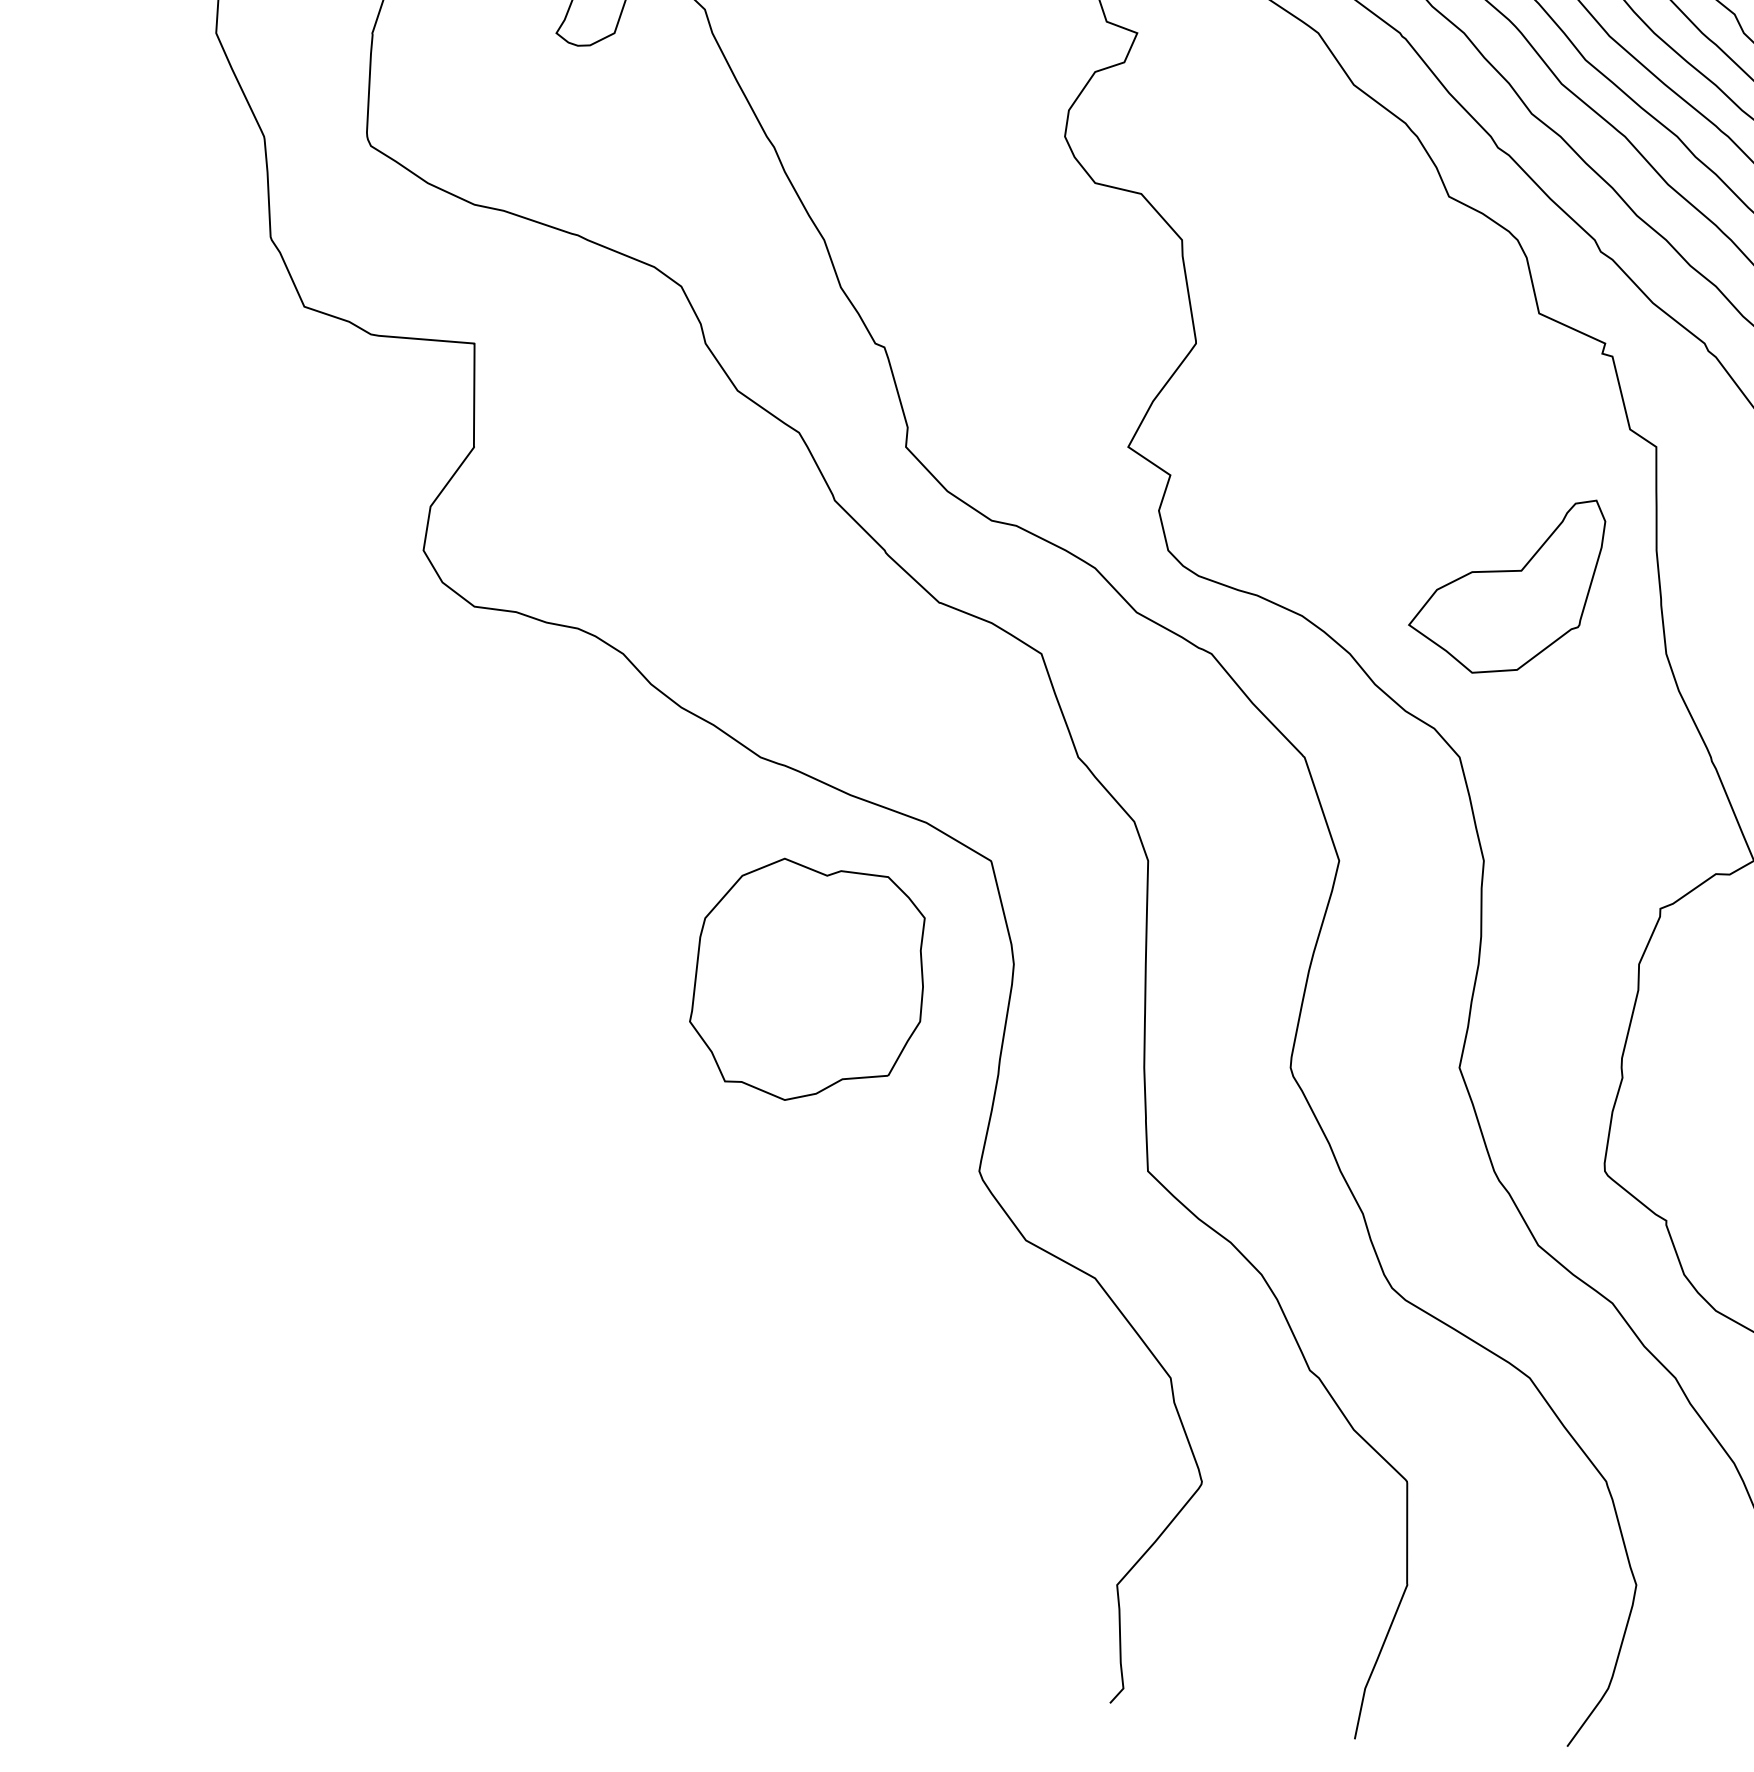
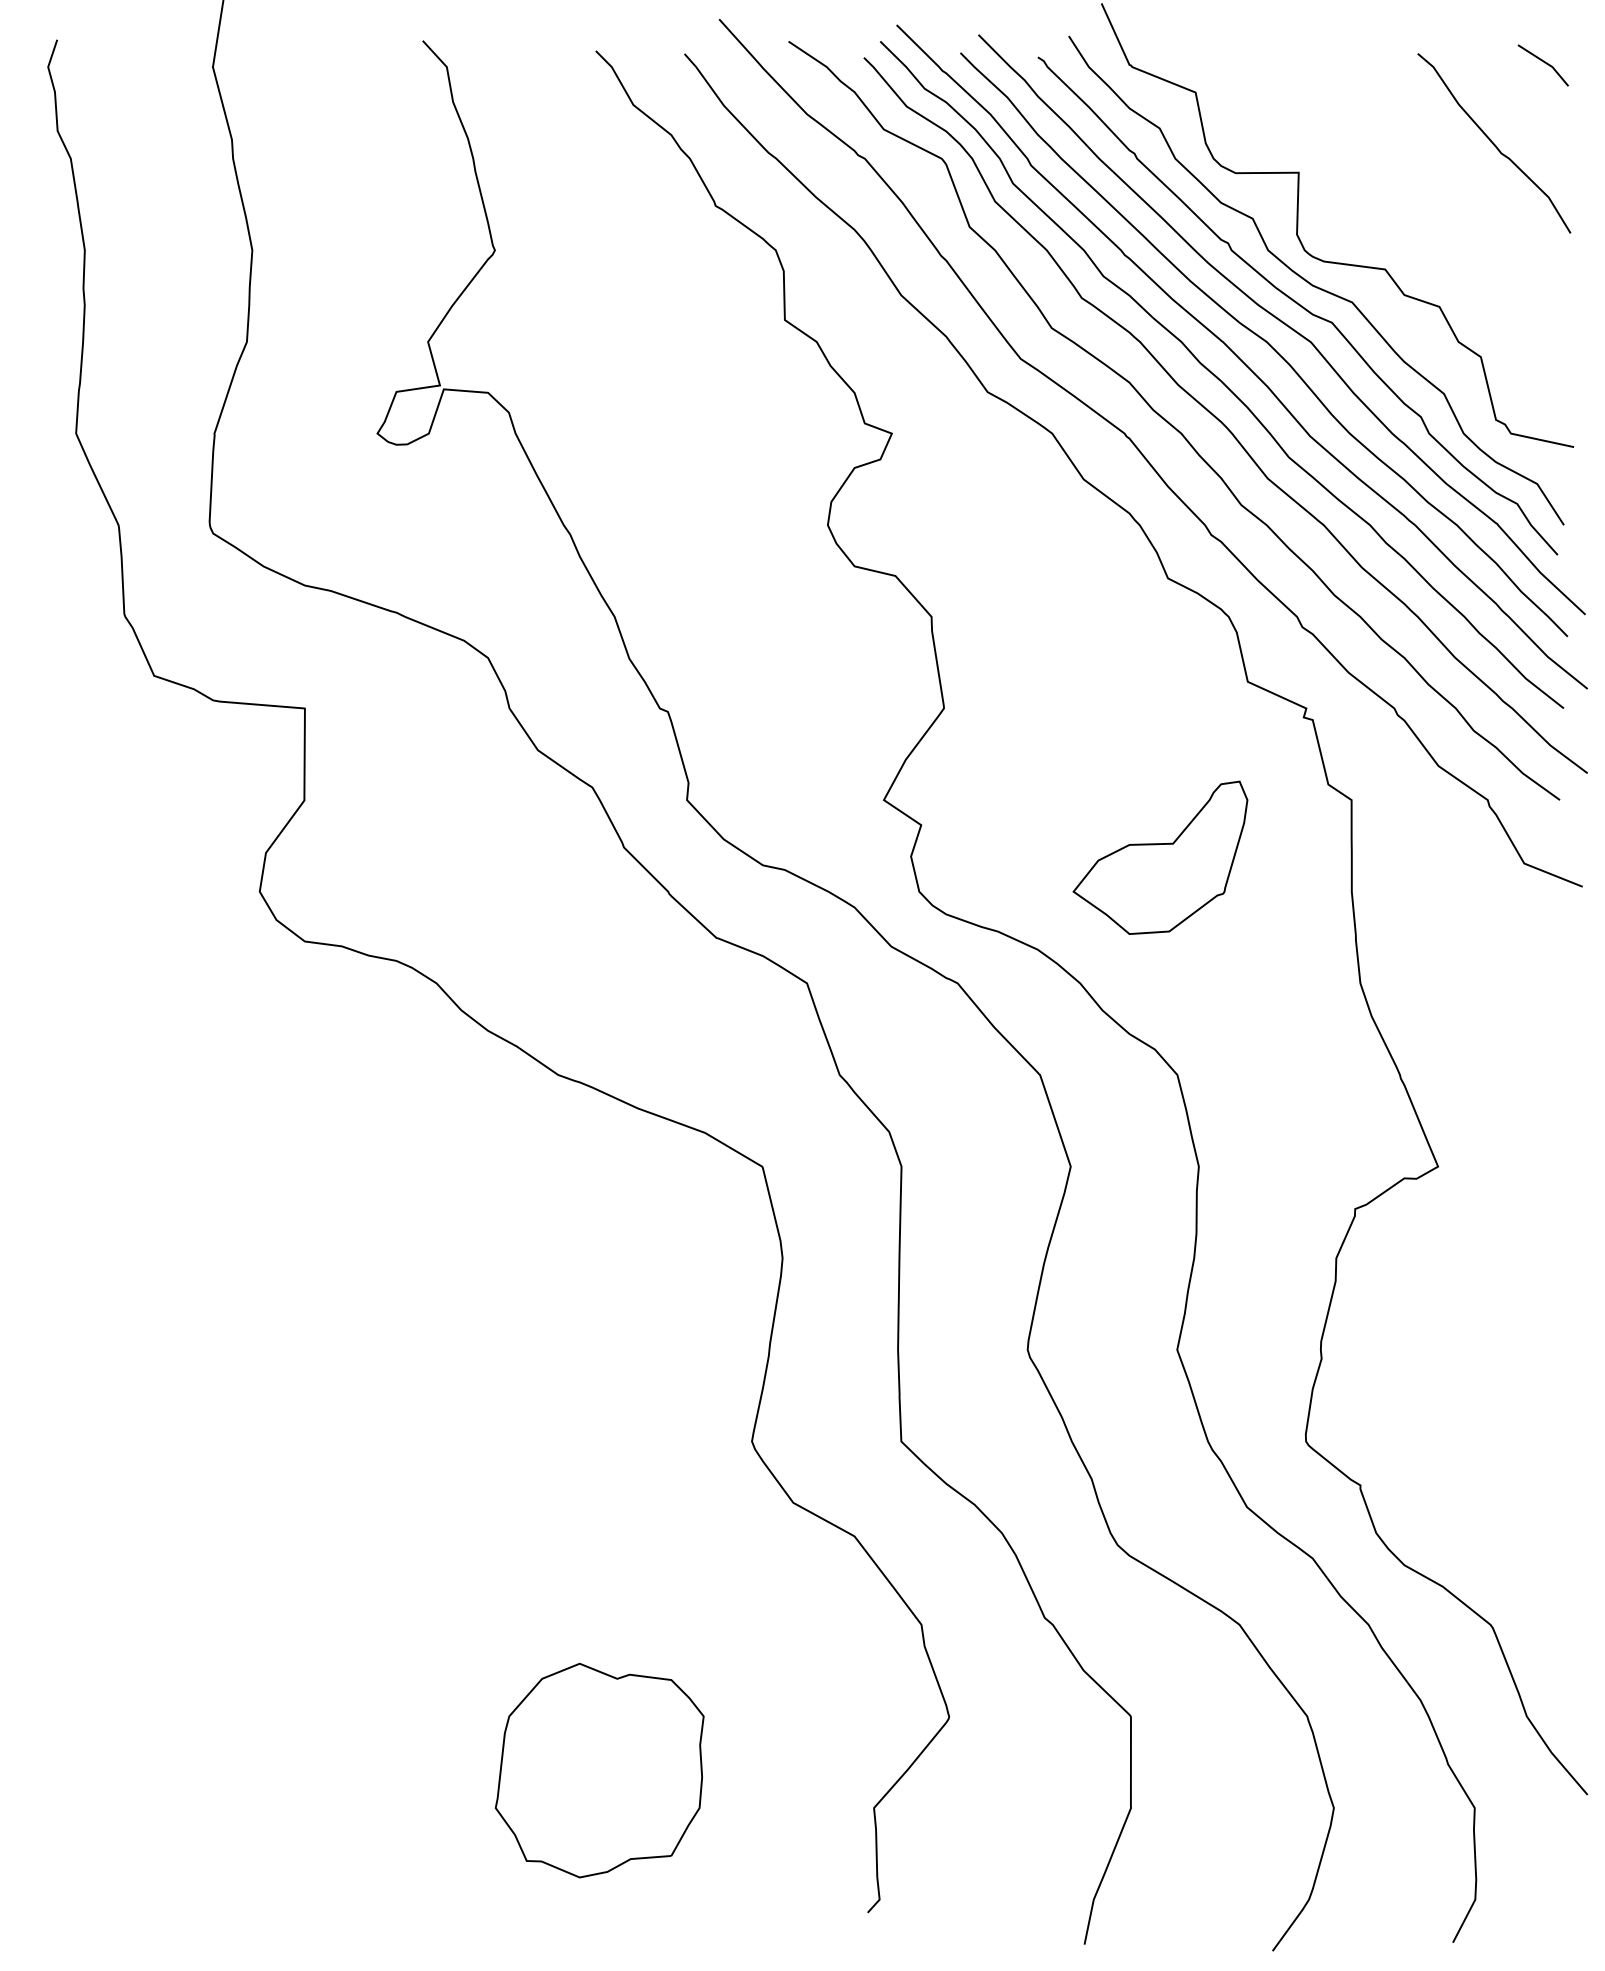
part: (1507, 586) -> (1160, 857), moved
part: (807, 979) -> (599, 1770), moved

